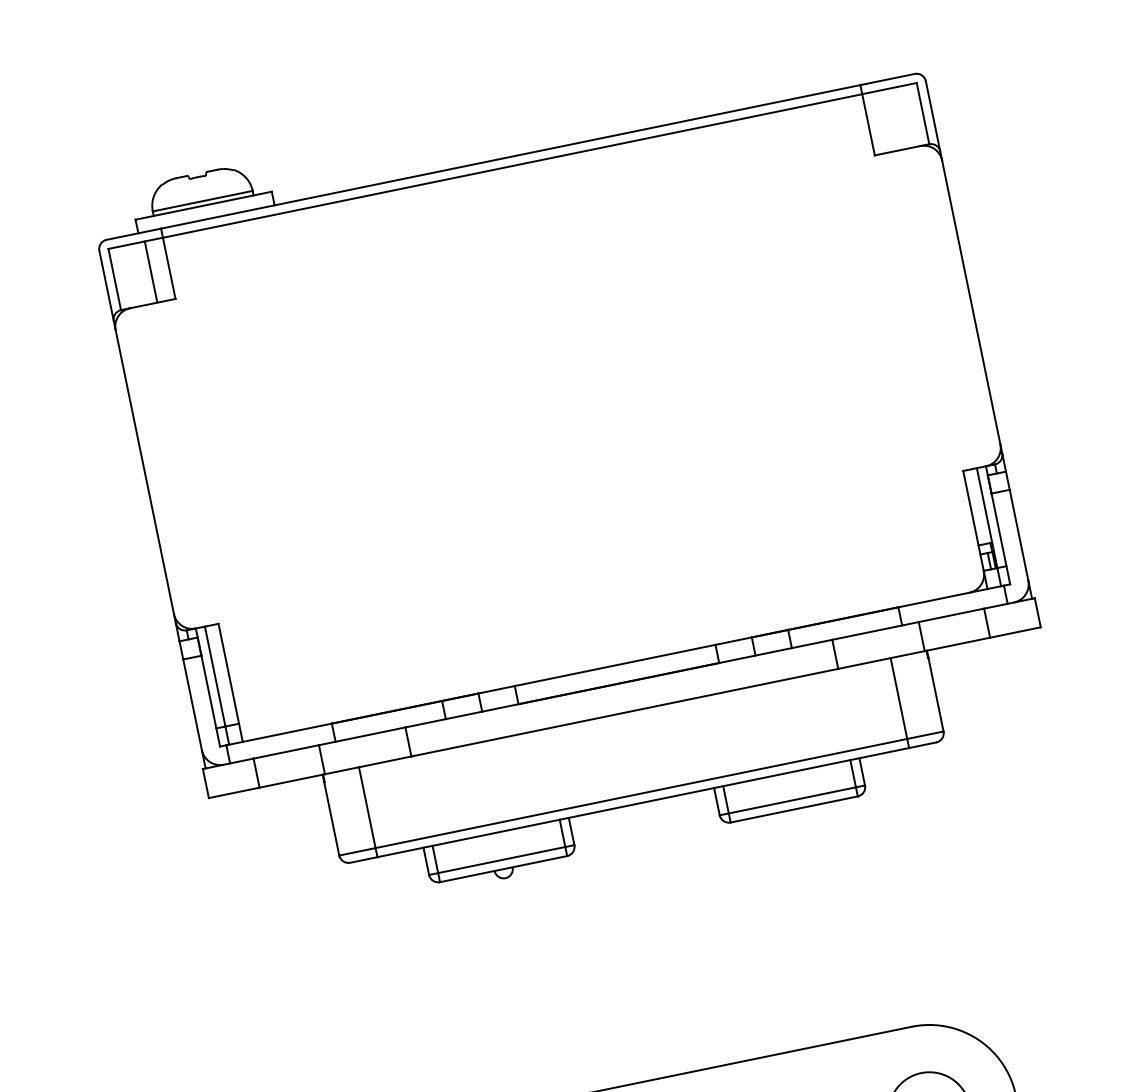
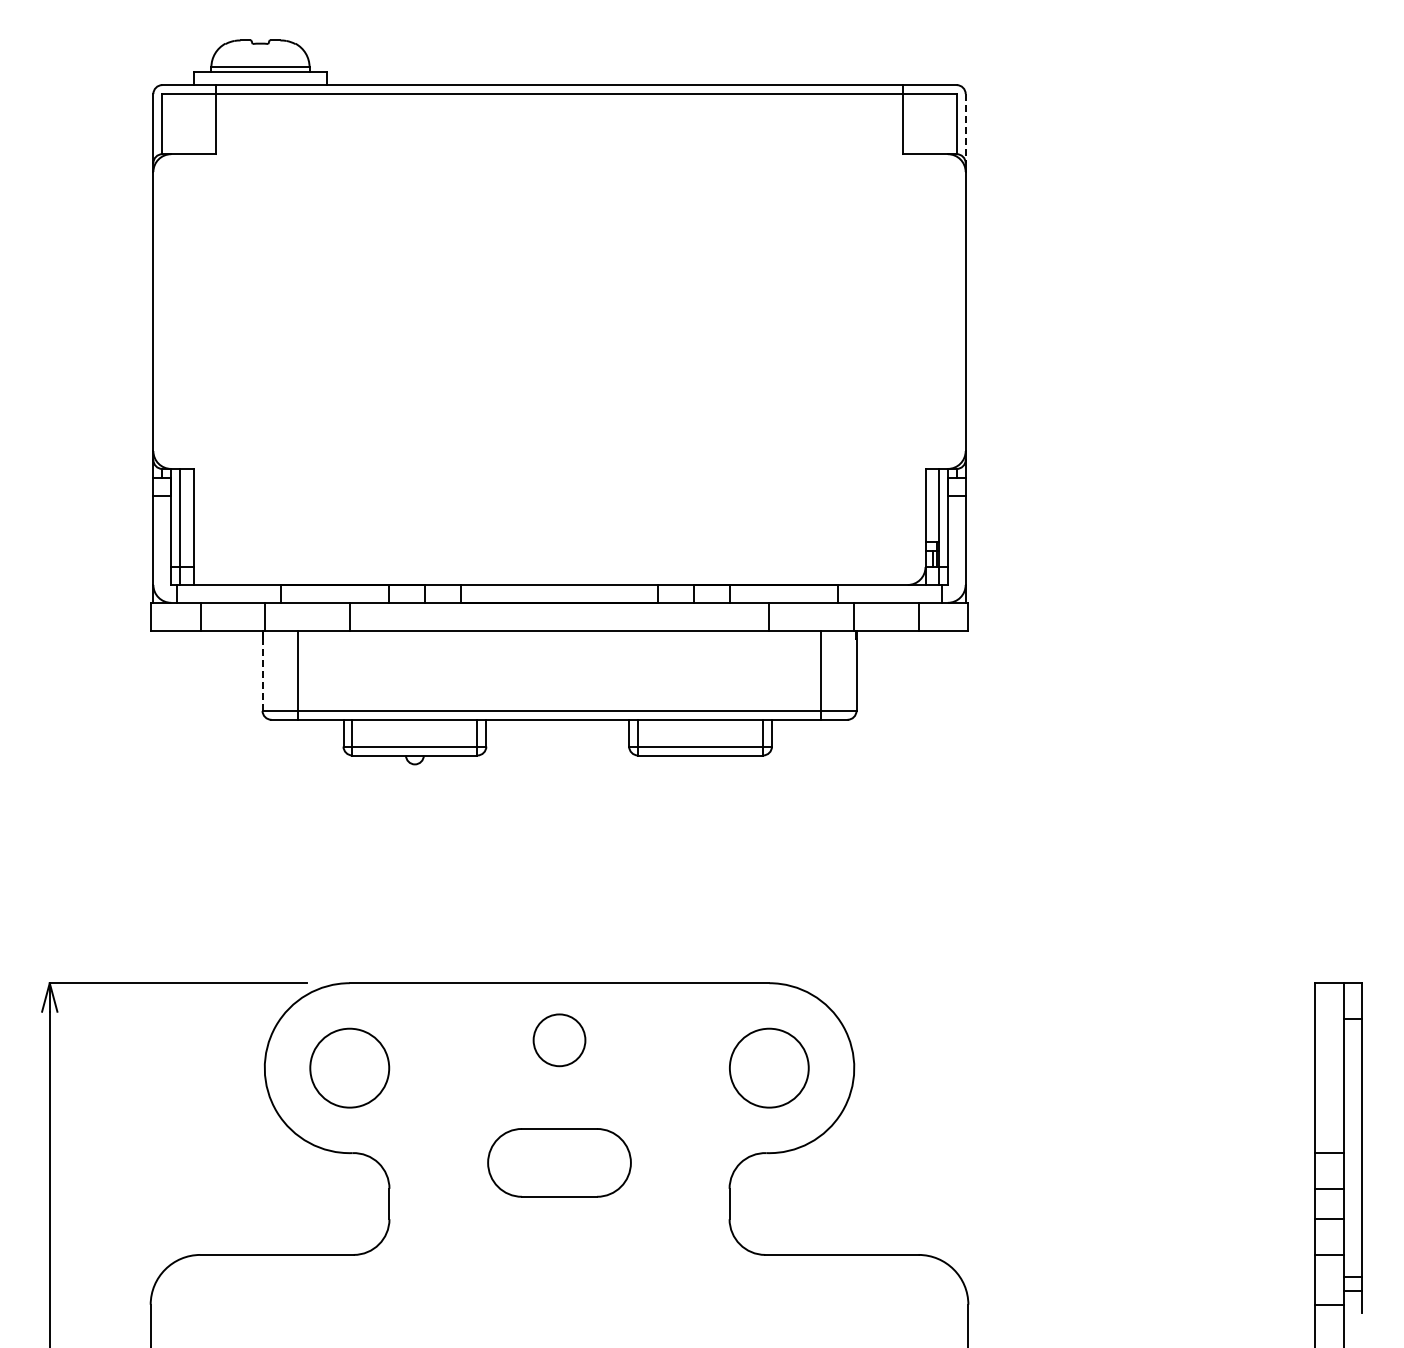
line: (932, 116) -> (965, 128), solid -> dashed
line: (151, 272) -> (198, 124), removed
line: (331, 818) -> (262, 674), solid -> dashed

